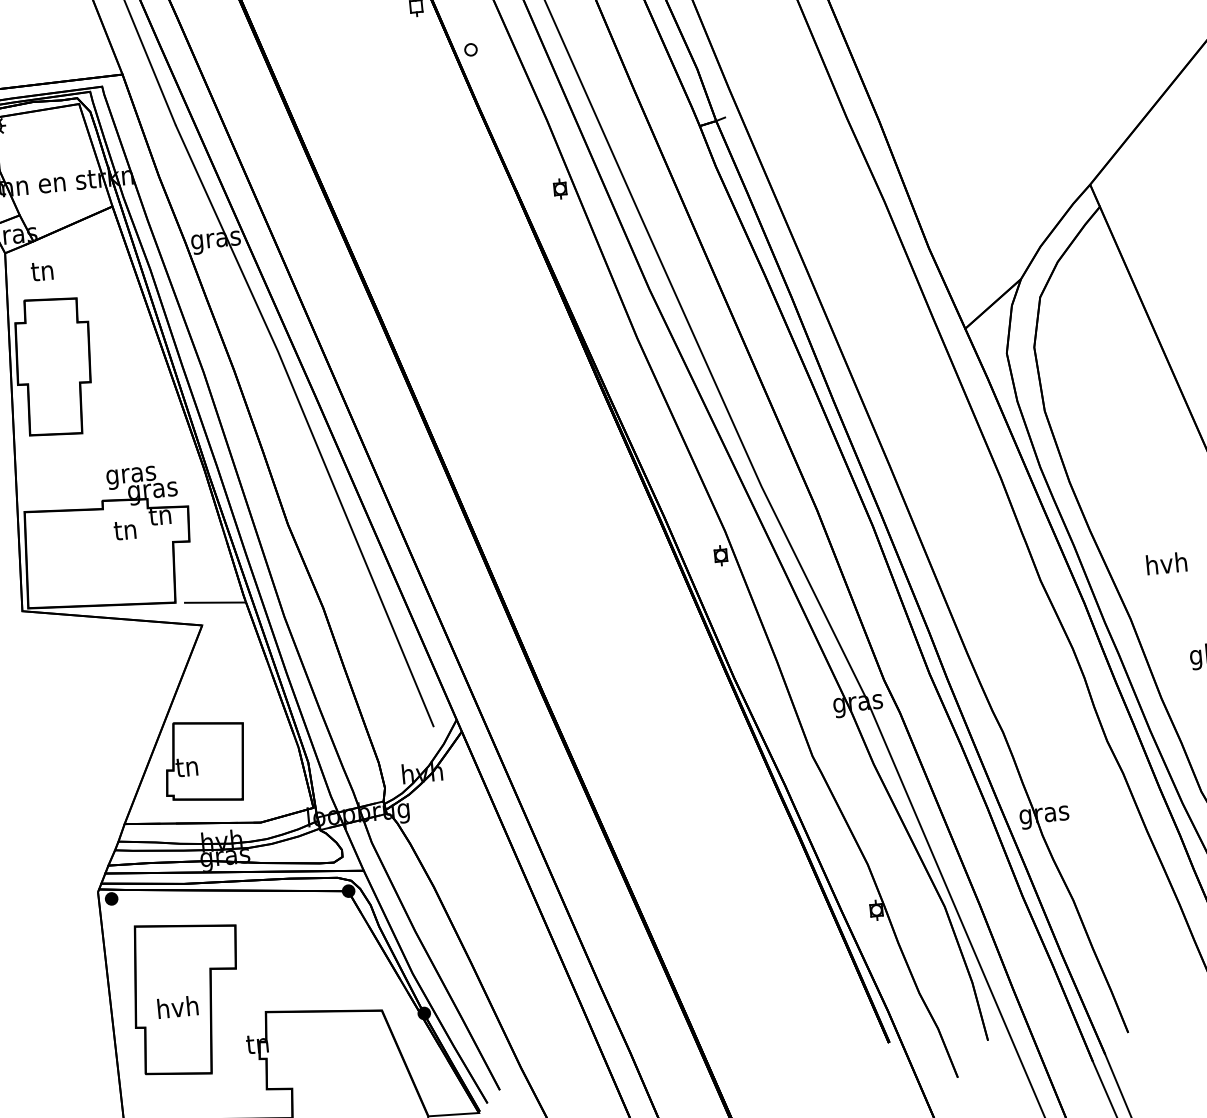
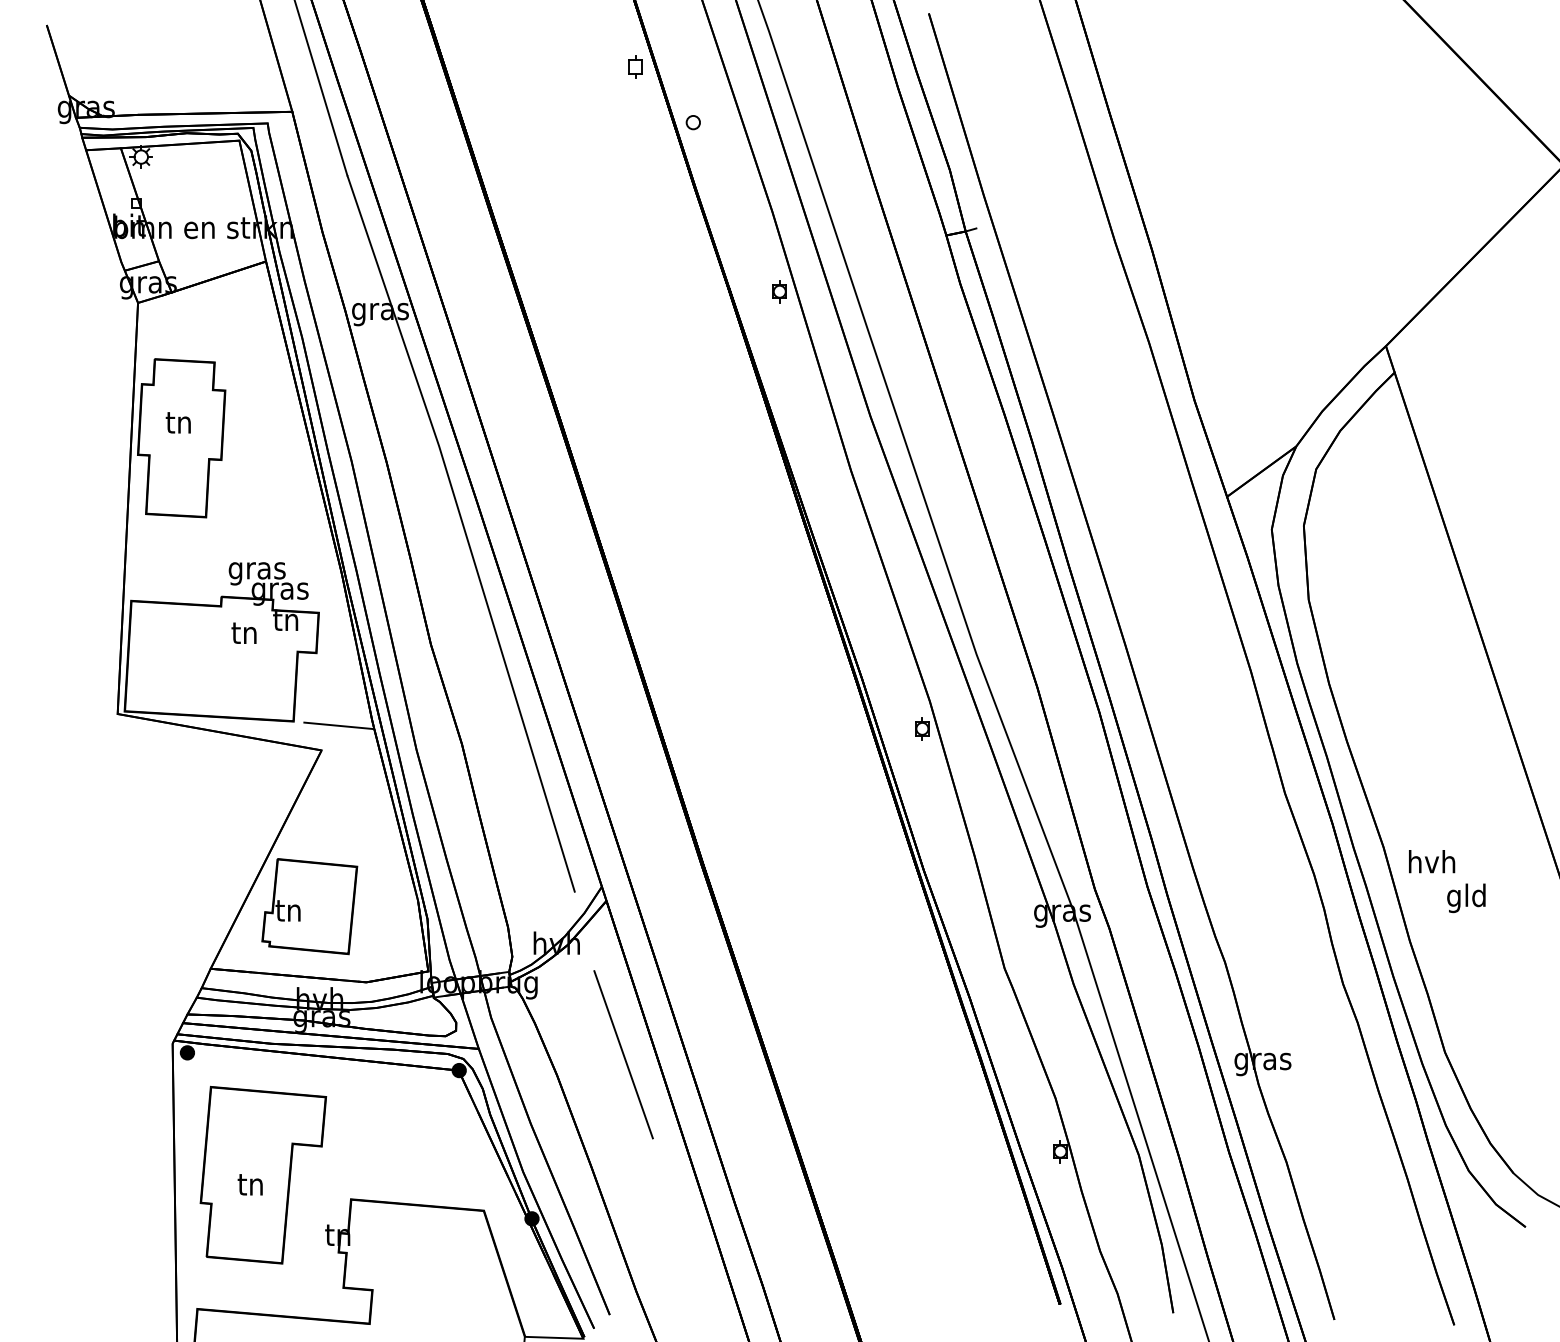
text: (41, 271) -> (177, 422), moved
text: (1167, 563) -> (1432, 861), moved
line: (489, 863) -> (623, 1054), added
text: (178, 1006) -> (251, 1183), hvh -> tn

